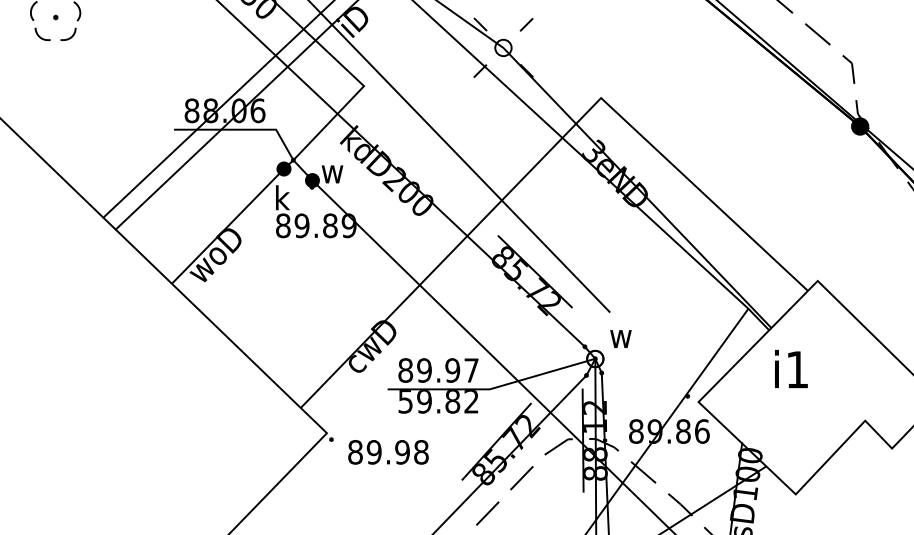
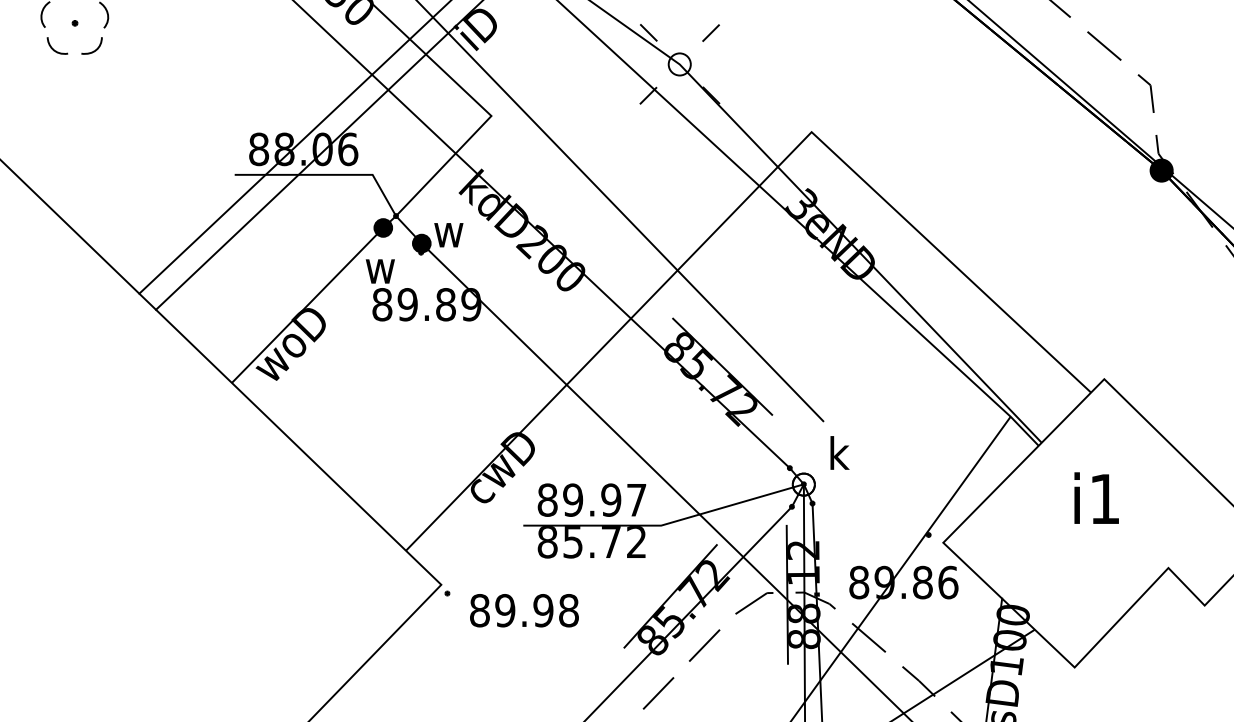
text: (281, 197) -> (379, 266), k -> w
text: (620, 335) -> (838, 452), w -> k
text: (791, 368) -> (1096, 497), moved
text: (429, 401) -> (579, 542), 59.82 -> 85.72

